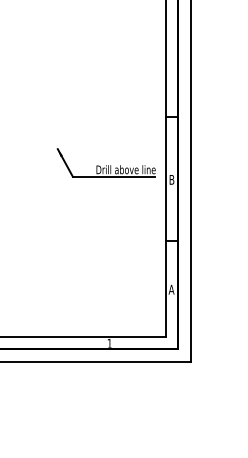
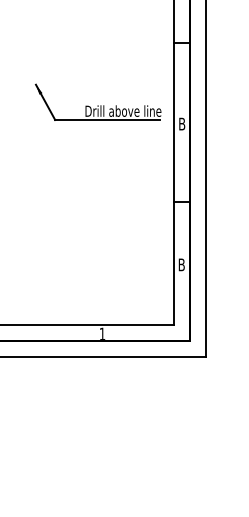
text: (171, 289) -> (181, 264), A -> B

